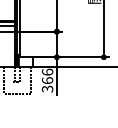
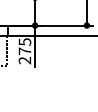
text: (47, 80) -> (24, 51), 366 -> 275

